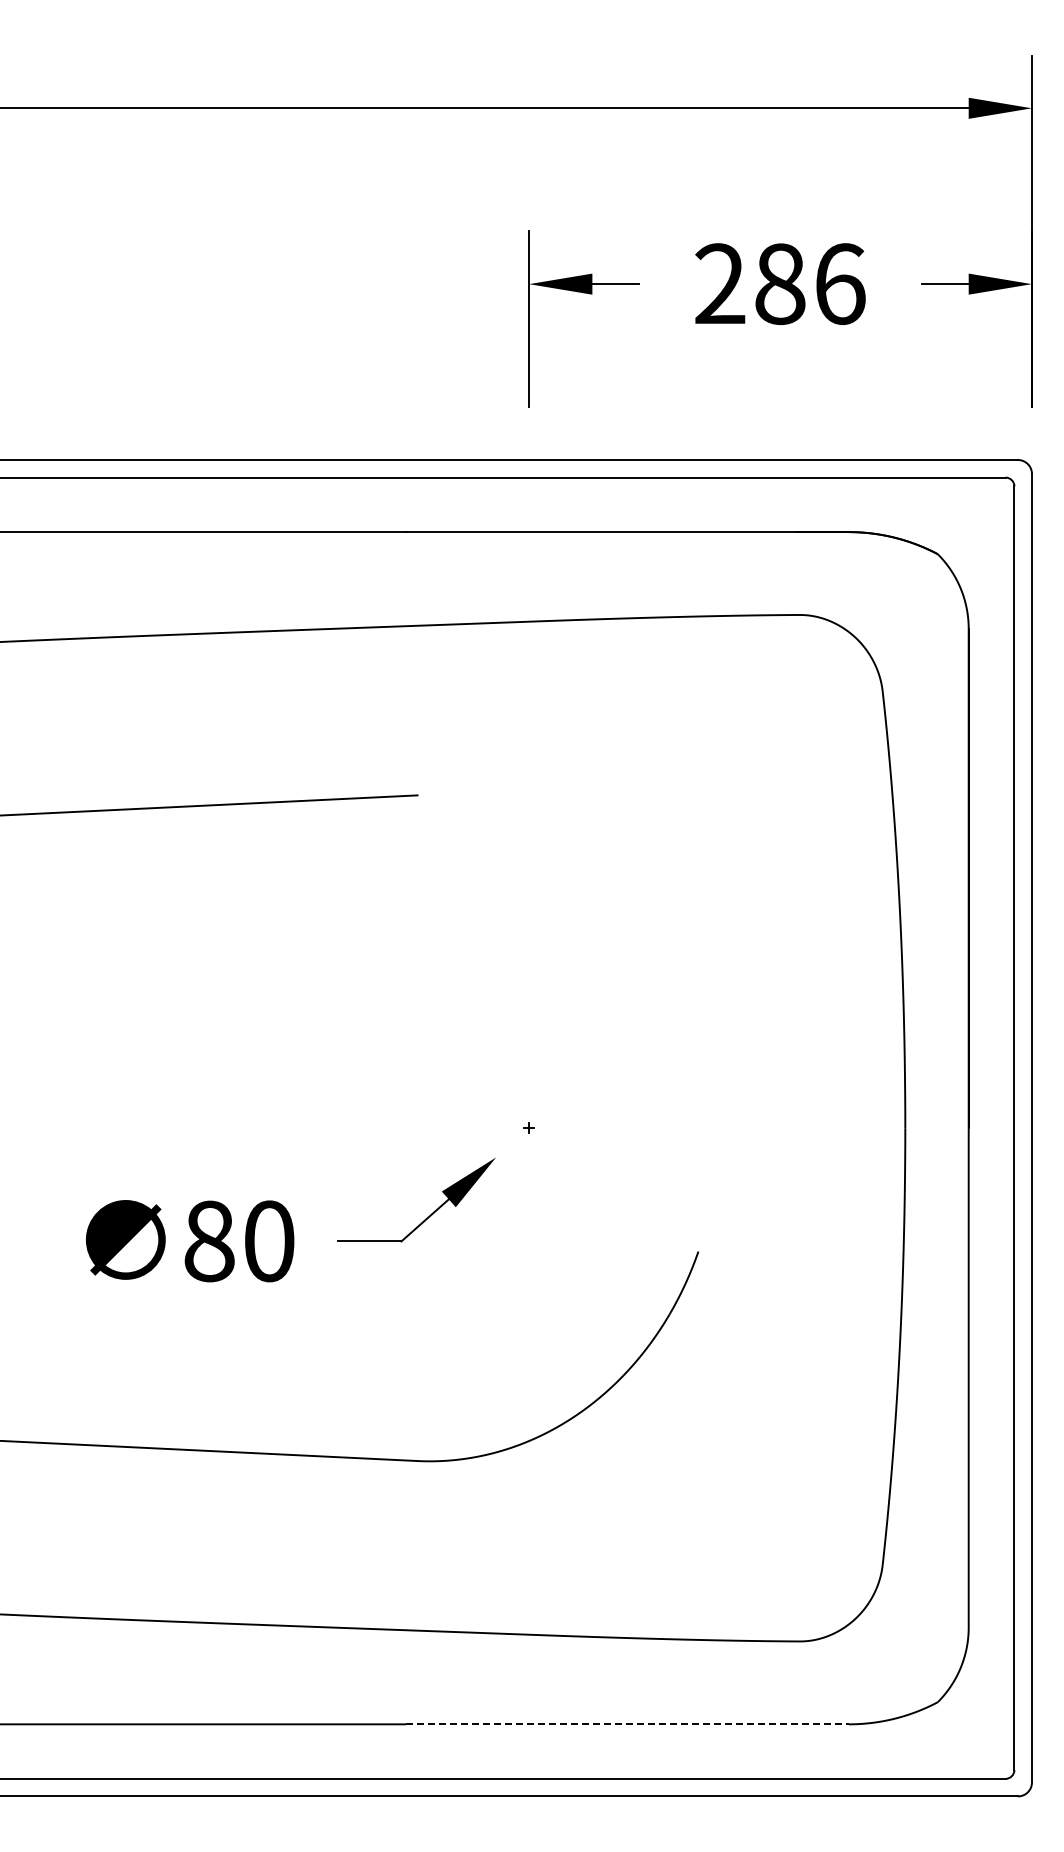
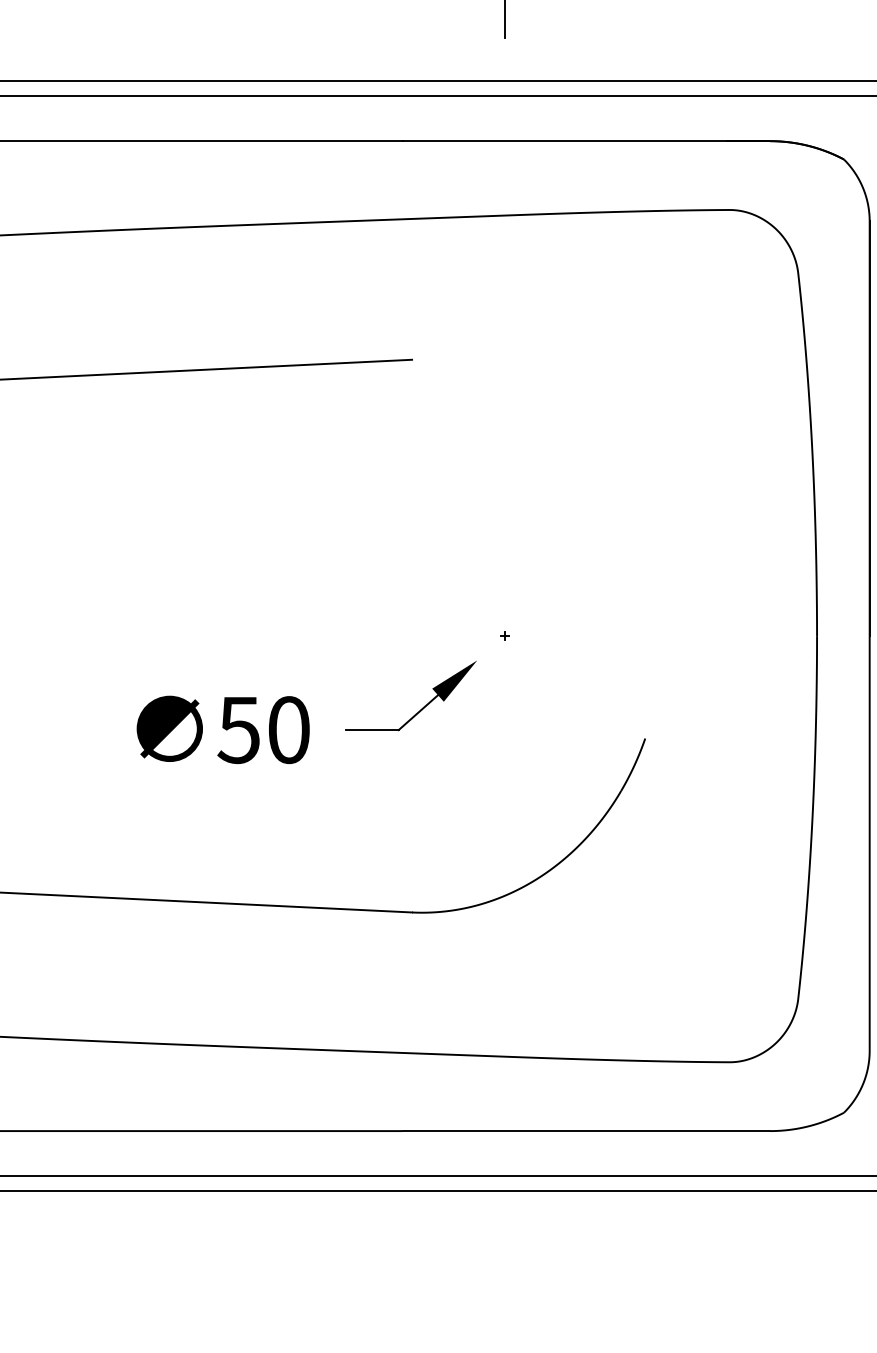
text: (208, 1241) -> (238, 730), 80 -> 50
line: (627, 1724) -> (586, 1131), dashed -> solid

